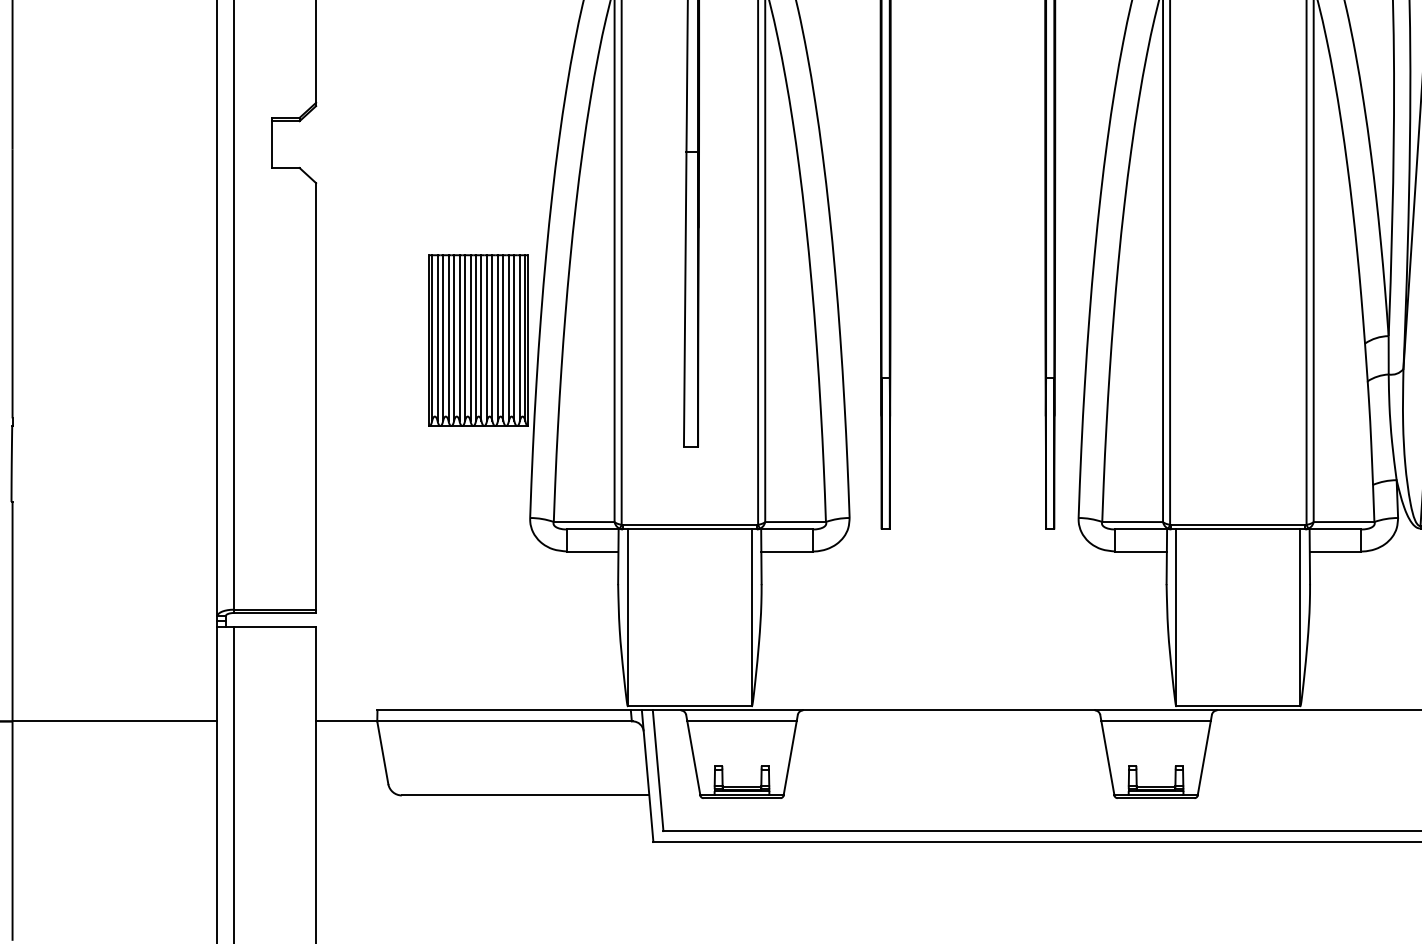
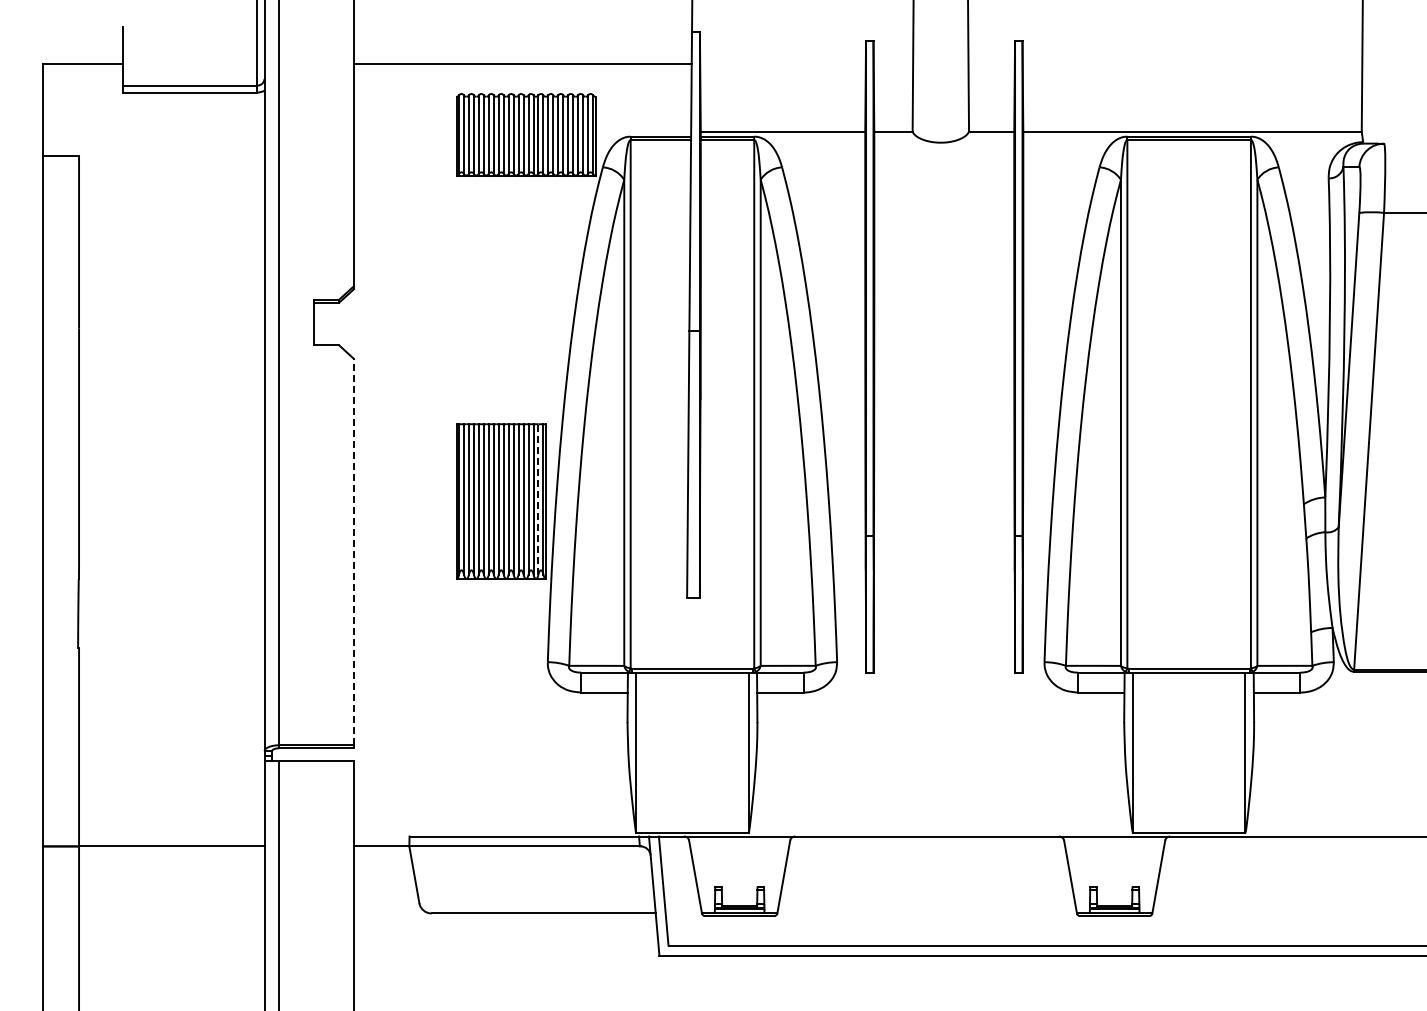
line: (519, 337) -> (538, 498), solid -> dashed
line: (315, 395) -> (353, 551), solid -> dashed
line: (741, 721) -> (739, 846), removed
line: (1155, 721) -> (1114, 846), removed

